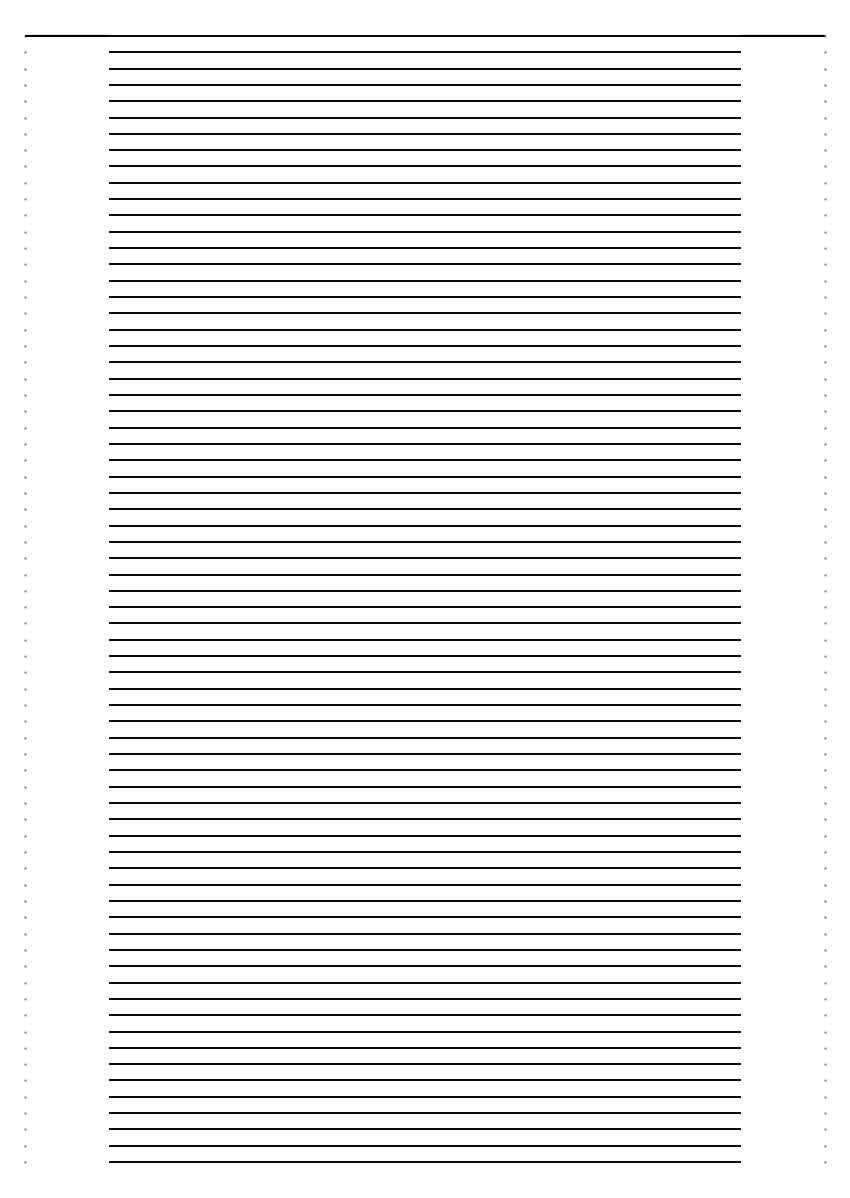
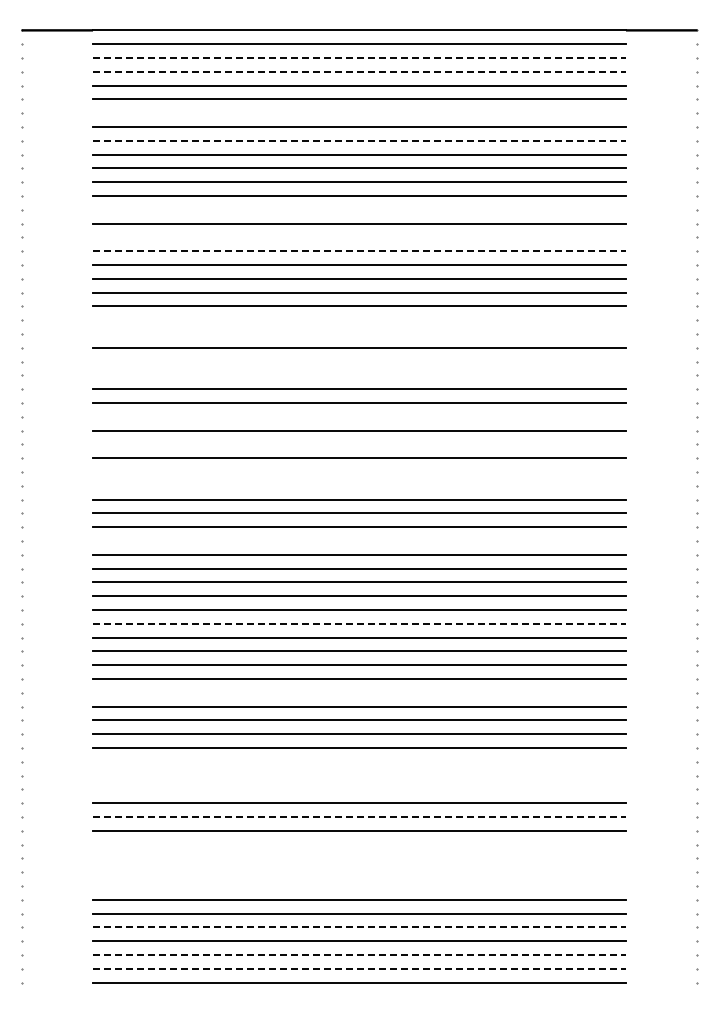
line: (425, 67) -> (359, 57), solid -> dashed
line: (425, 84) -> (359, 71), solid -> dashed
line: (425, 134) -> (359, 113), removed
line: (425, 166) -> (359, 140), solid -> dashed
line: (425, 247) -> (359, 209), removed
line: (425, 280) -> (359, 237), removed
line: (425, 297) -> (359, 251), solid -> dashed
line: (425, 379) -> (359, 320), removed
line: (425, 394) -> (359, 333), removed
line: (425, 427) -> (359, 361), removed
line: (425, 444) -> (359, 375), removed
line: (425, 492) -> (359, 416), removed
line: (425, 525) -> (359, 444), removed
line: (425, 557) -> (359, 471), removed
line: (425, 574) -> (359, 485), removed
line: (425, 640) -> (359, 541), removed
line: (425, 737) -> (359, 623), solid -> dashed
line: (425, 818) -> (359, 692), removed
line: (425, 900) -> (359, 761), removed
line: (425, 917) -> (359, 775), removed
line: (425, 933) -> (359, 789), removed
line: (425, 966) -> (359, 817), solid -> dashed
line: (425, 998) -> (359, 844), removed
line: (425, 1015) -> (359, 858), removed
line: (425, 1031) -> (359, 872), removed
line: (425, 1048) -> (359, 886), removed
line: (425, 1096) -> (359, 927), solid -> dashed
line: (425, 1130) -> (359, 955), solid -> dashed
line: (425, 1145) -> (359, 968), solid -> dashed

